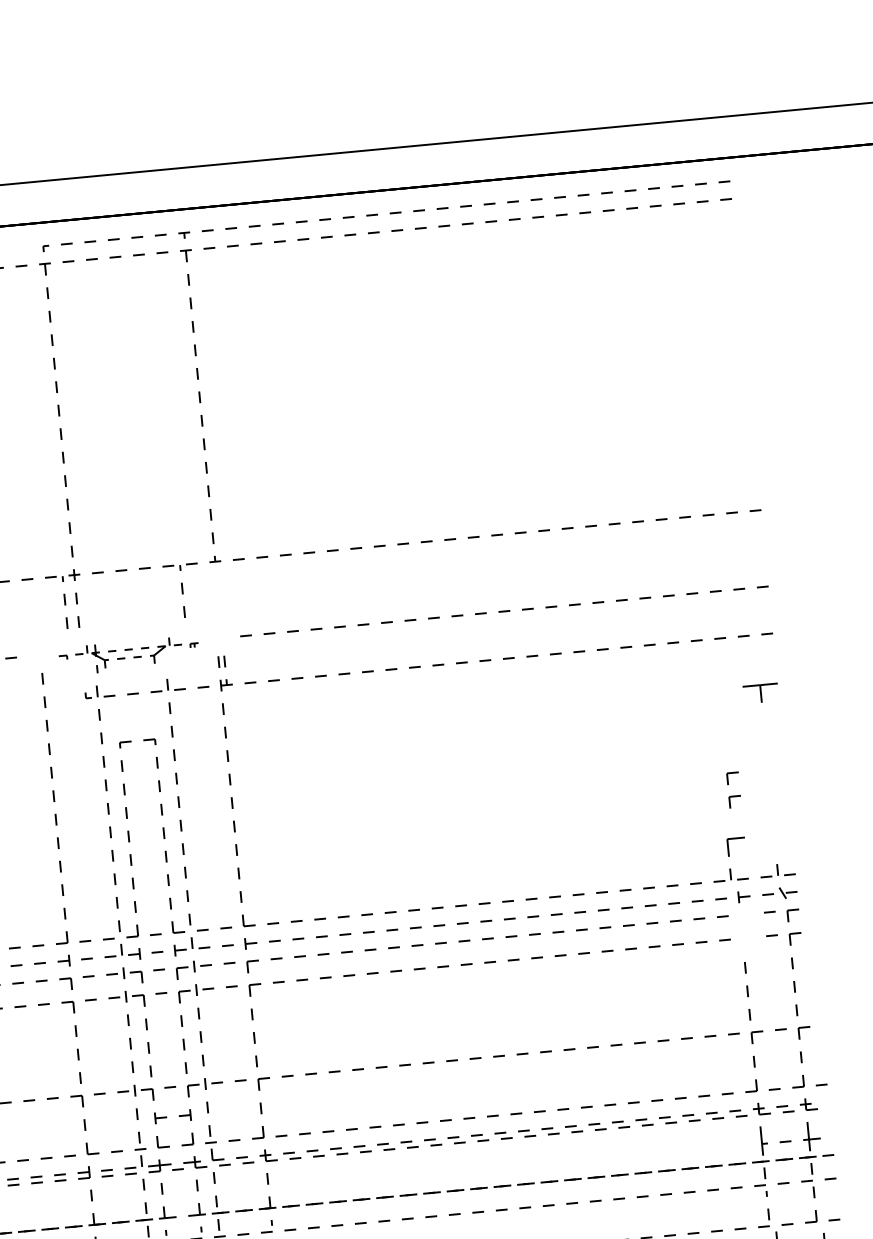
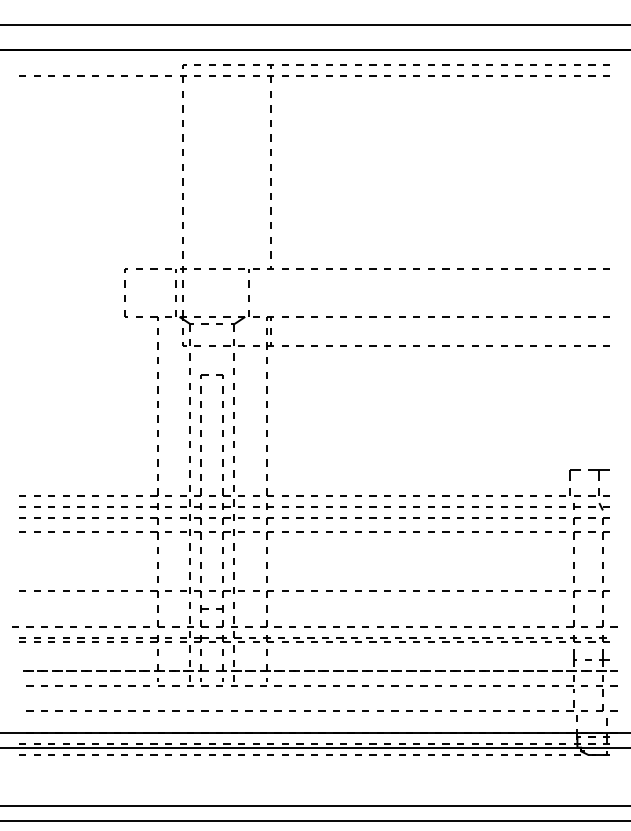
part: (128, 656) -> (211, 322), size x1.43
part: (759, 692) -> (598, 474), moved
part: (733, 790) -> (576, 528), moved

